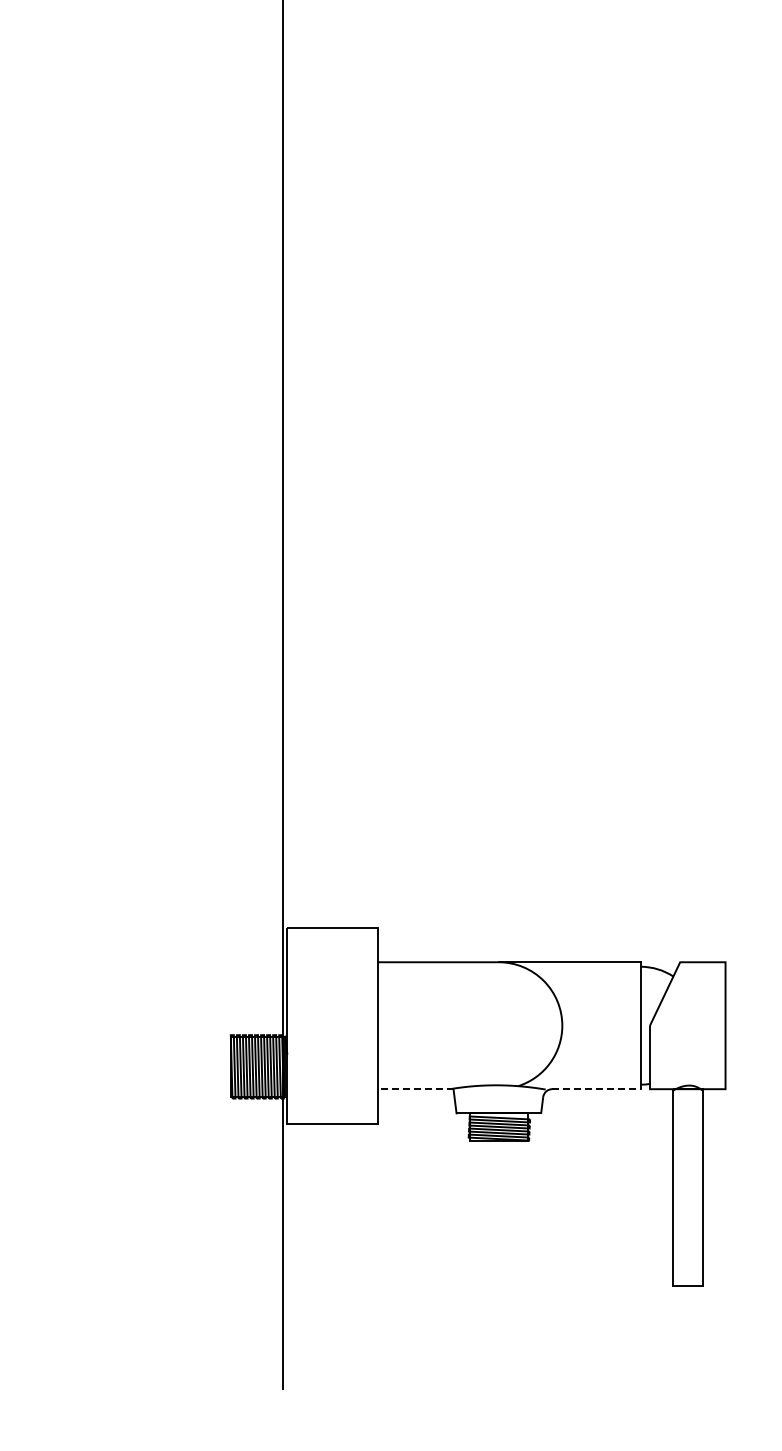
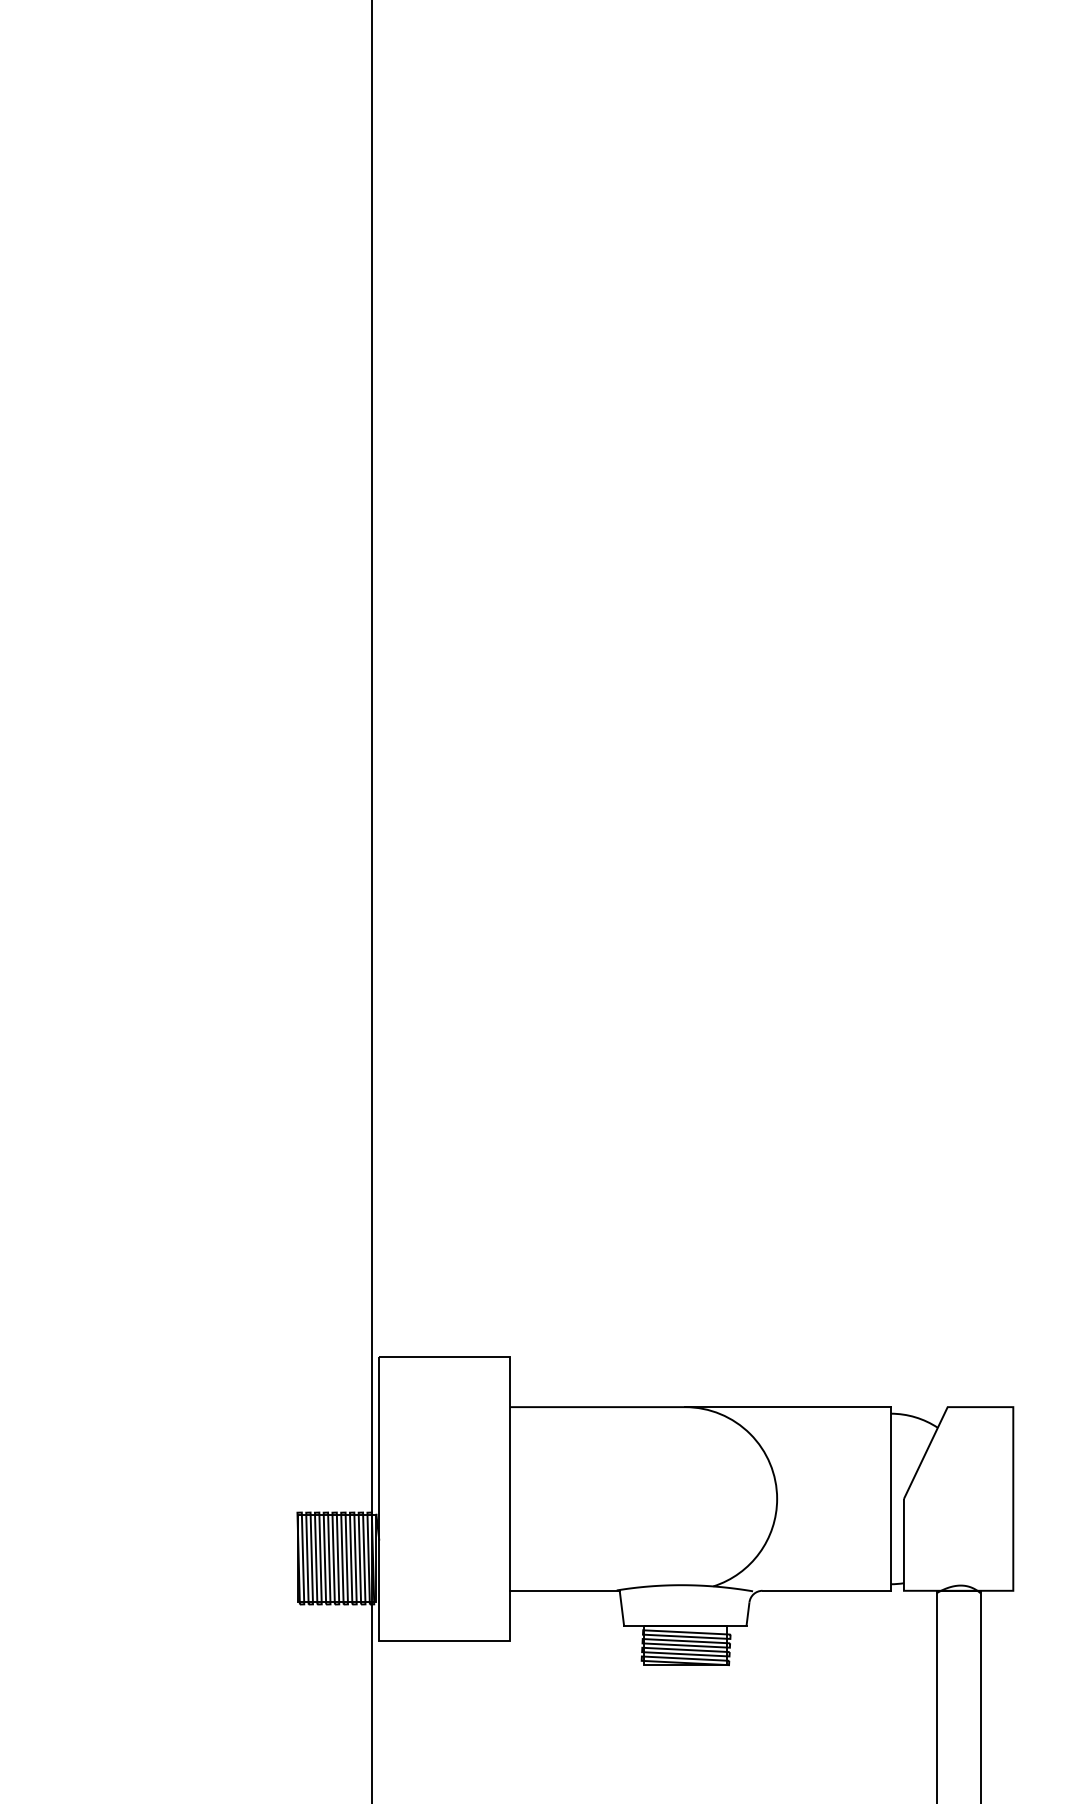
line: (415, 1089) -> (564, 1591), dashed -> solid
line: (597, 1089) -> (828, 1591), dashed -> solid

